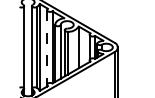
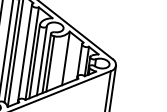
line: (47, 47) -> (25, 52), dashed -> solid

